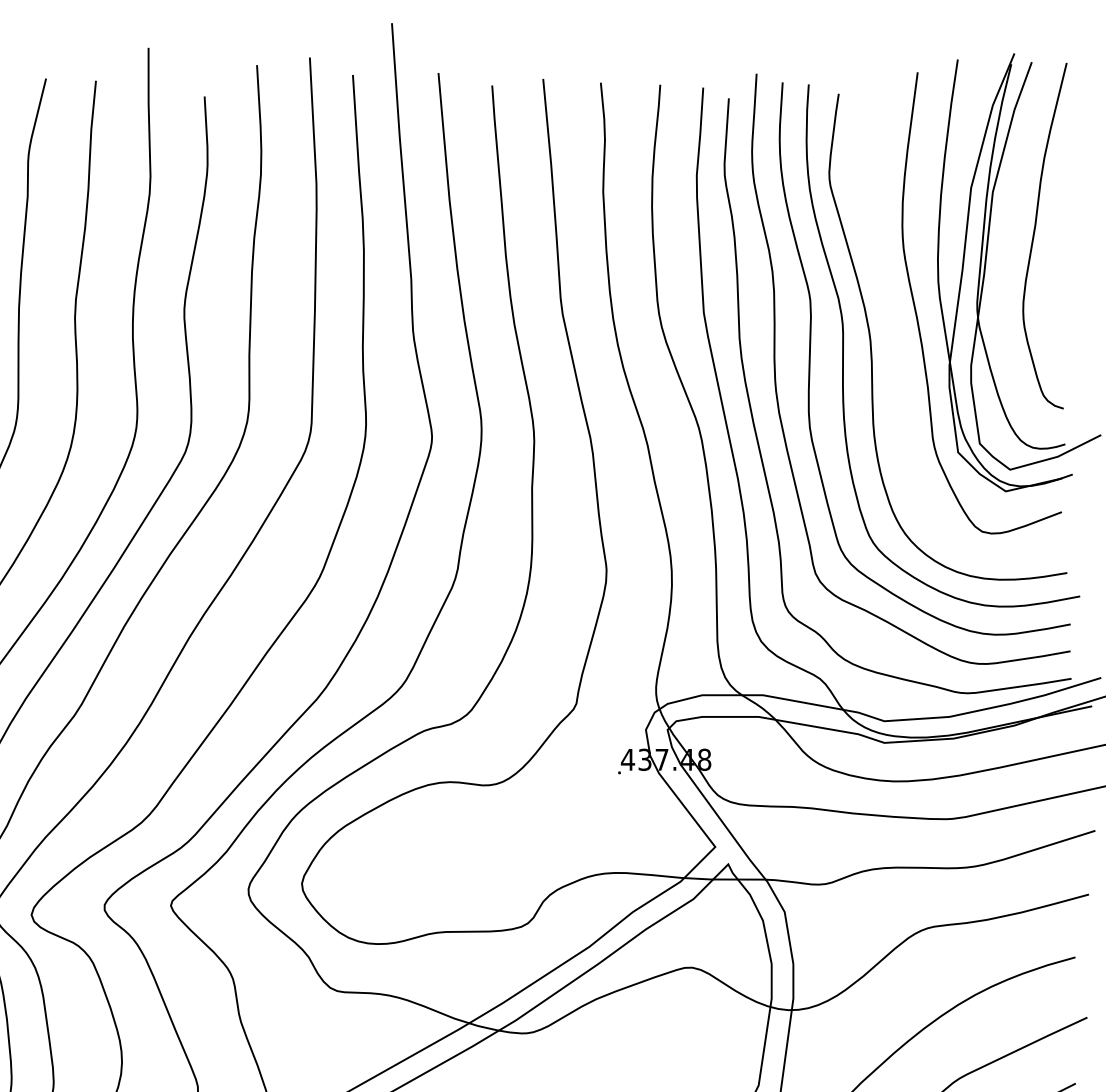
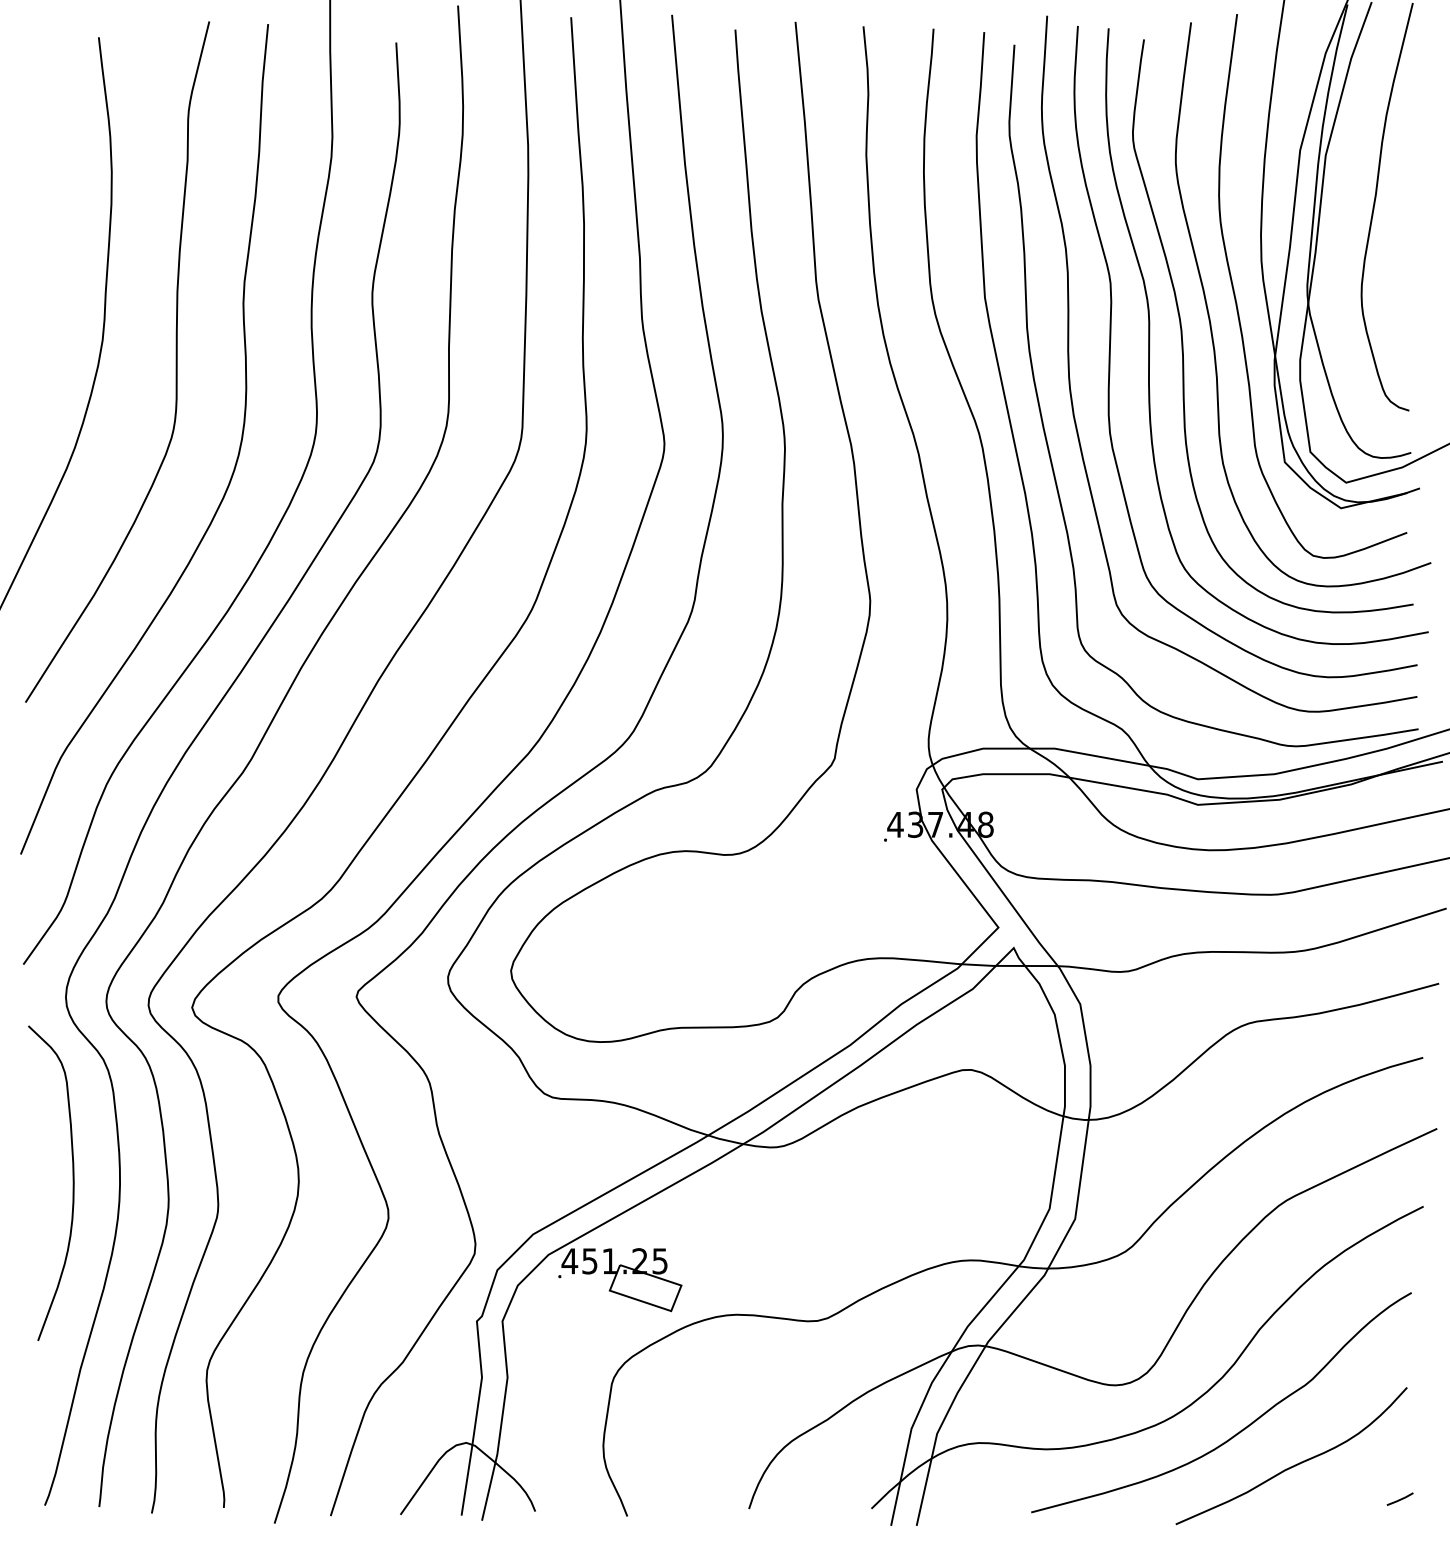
curve: (895, 334) -> (1211, 323), added

